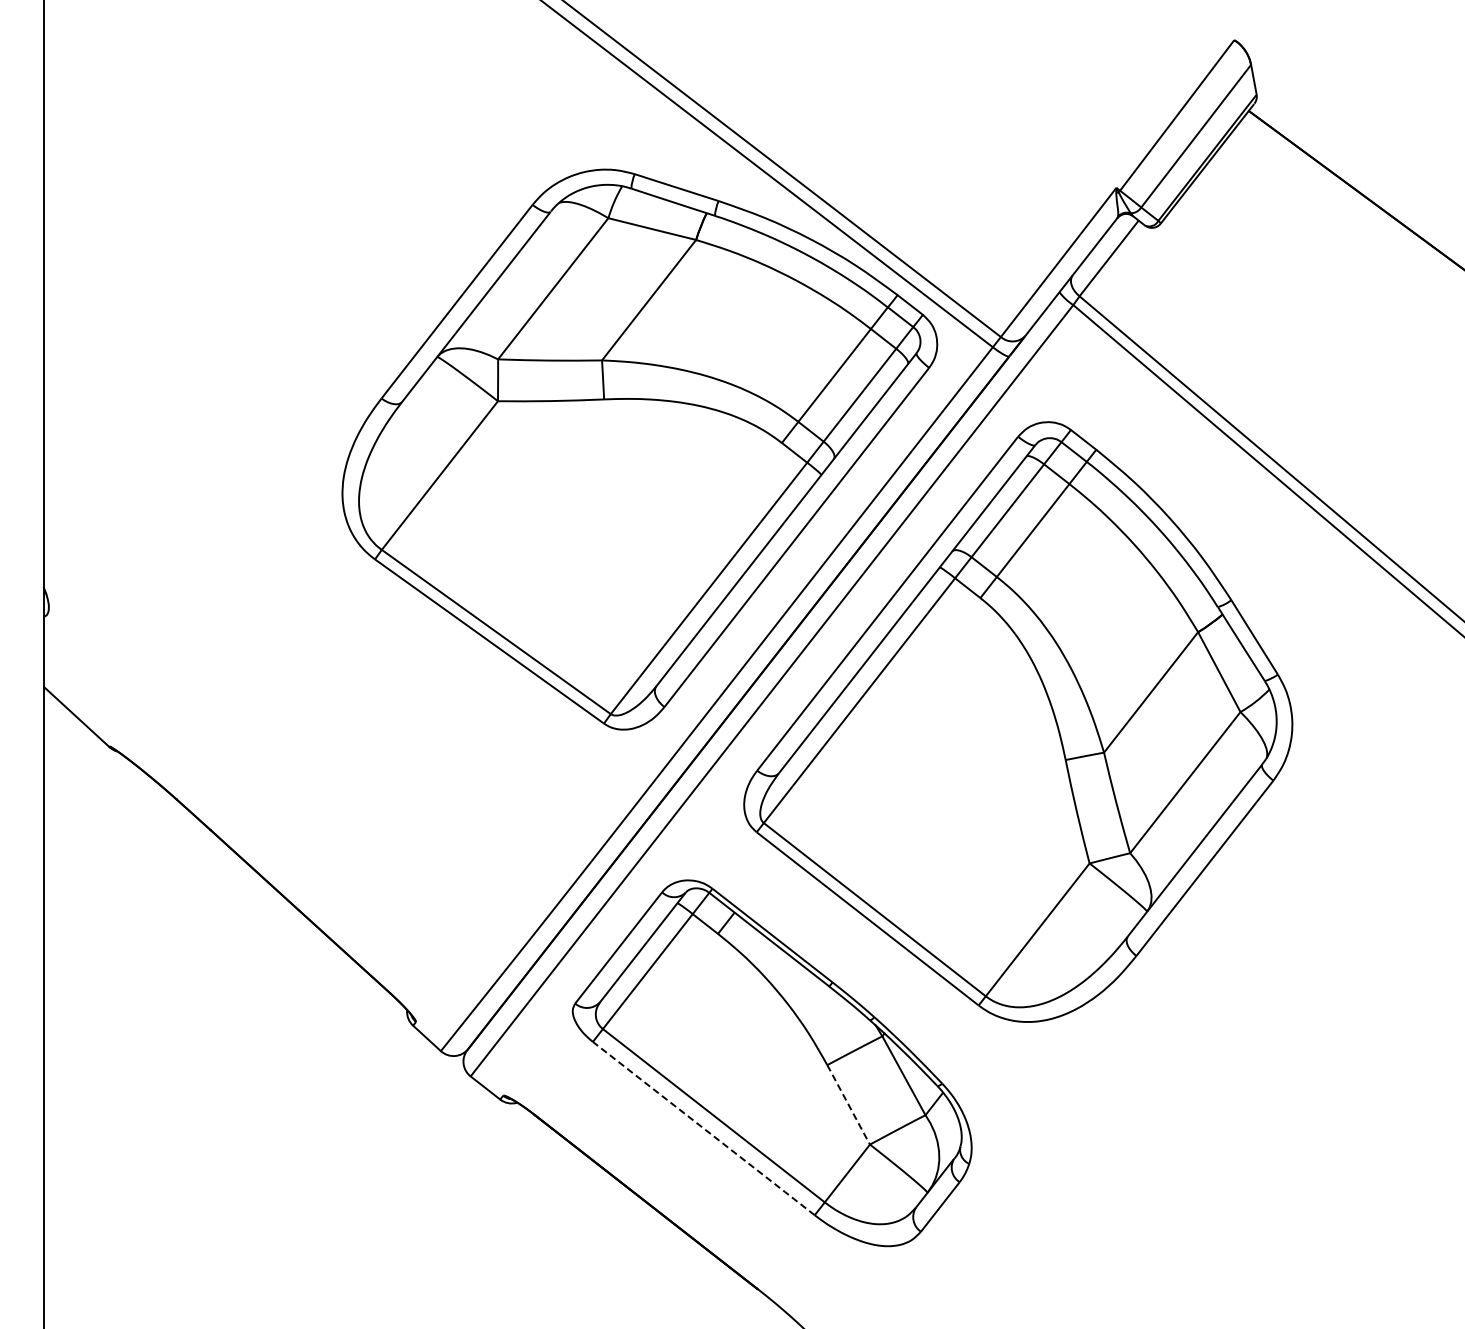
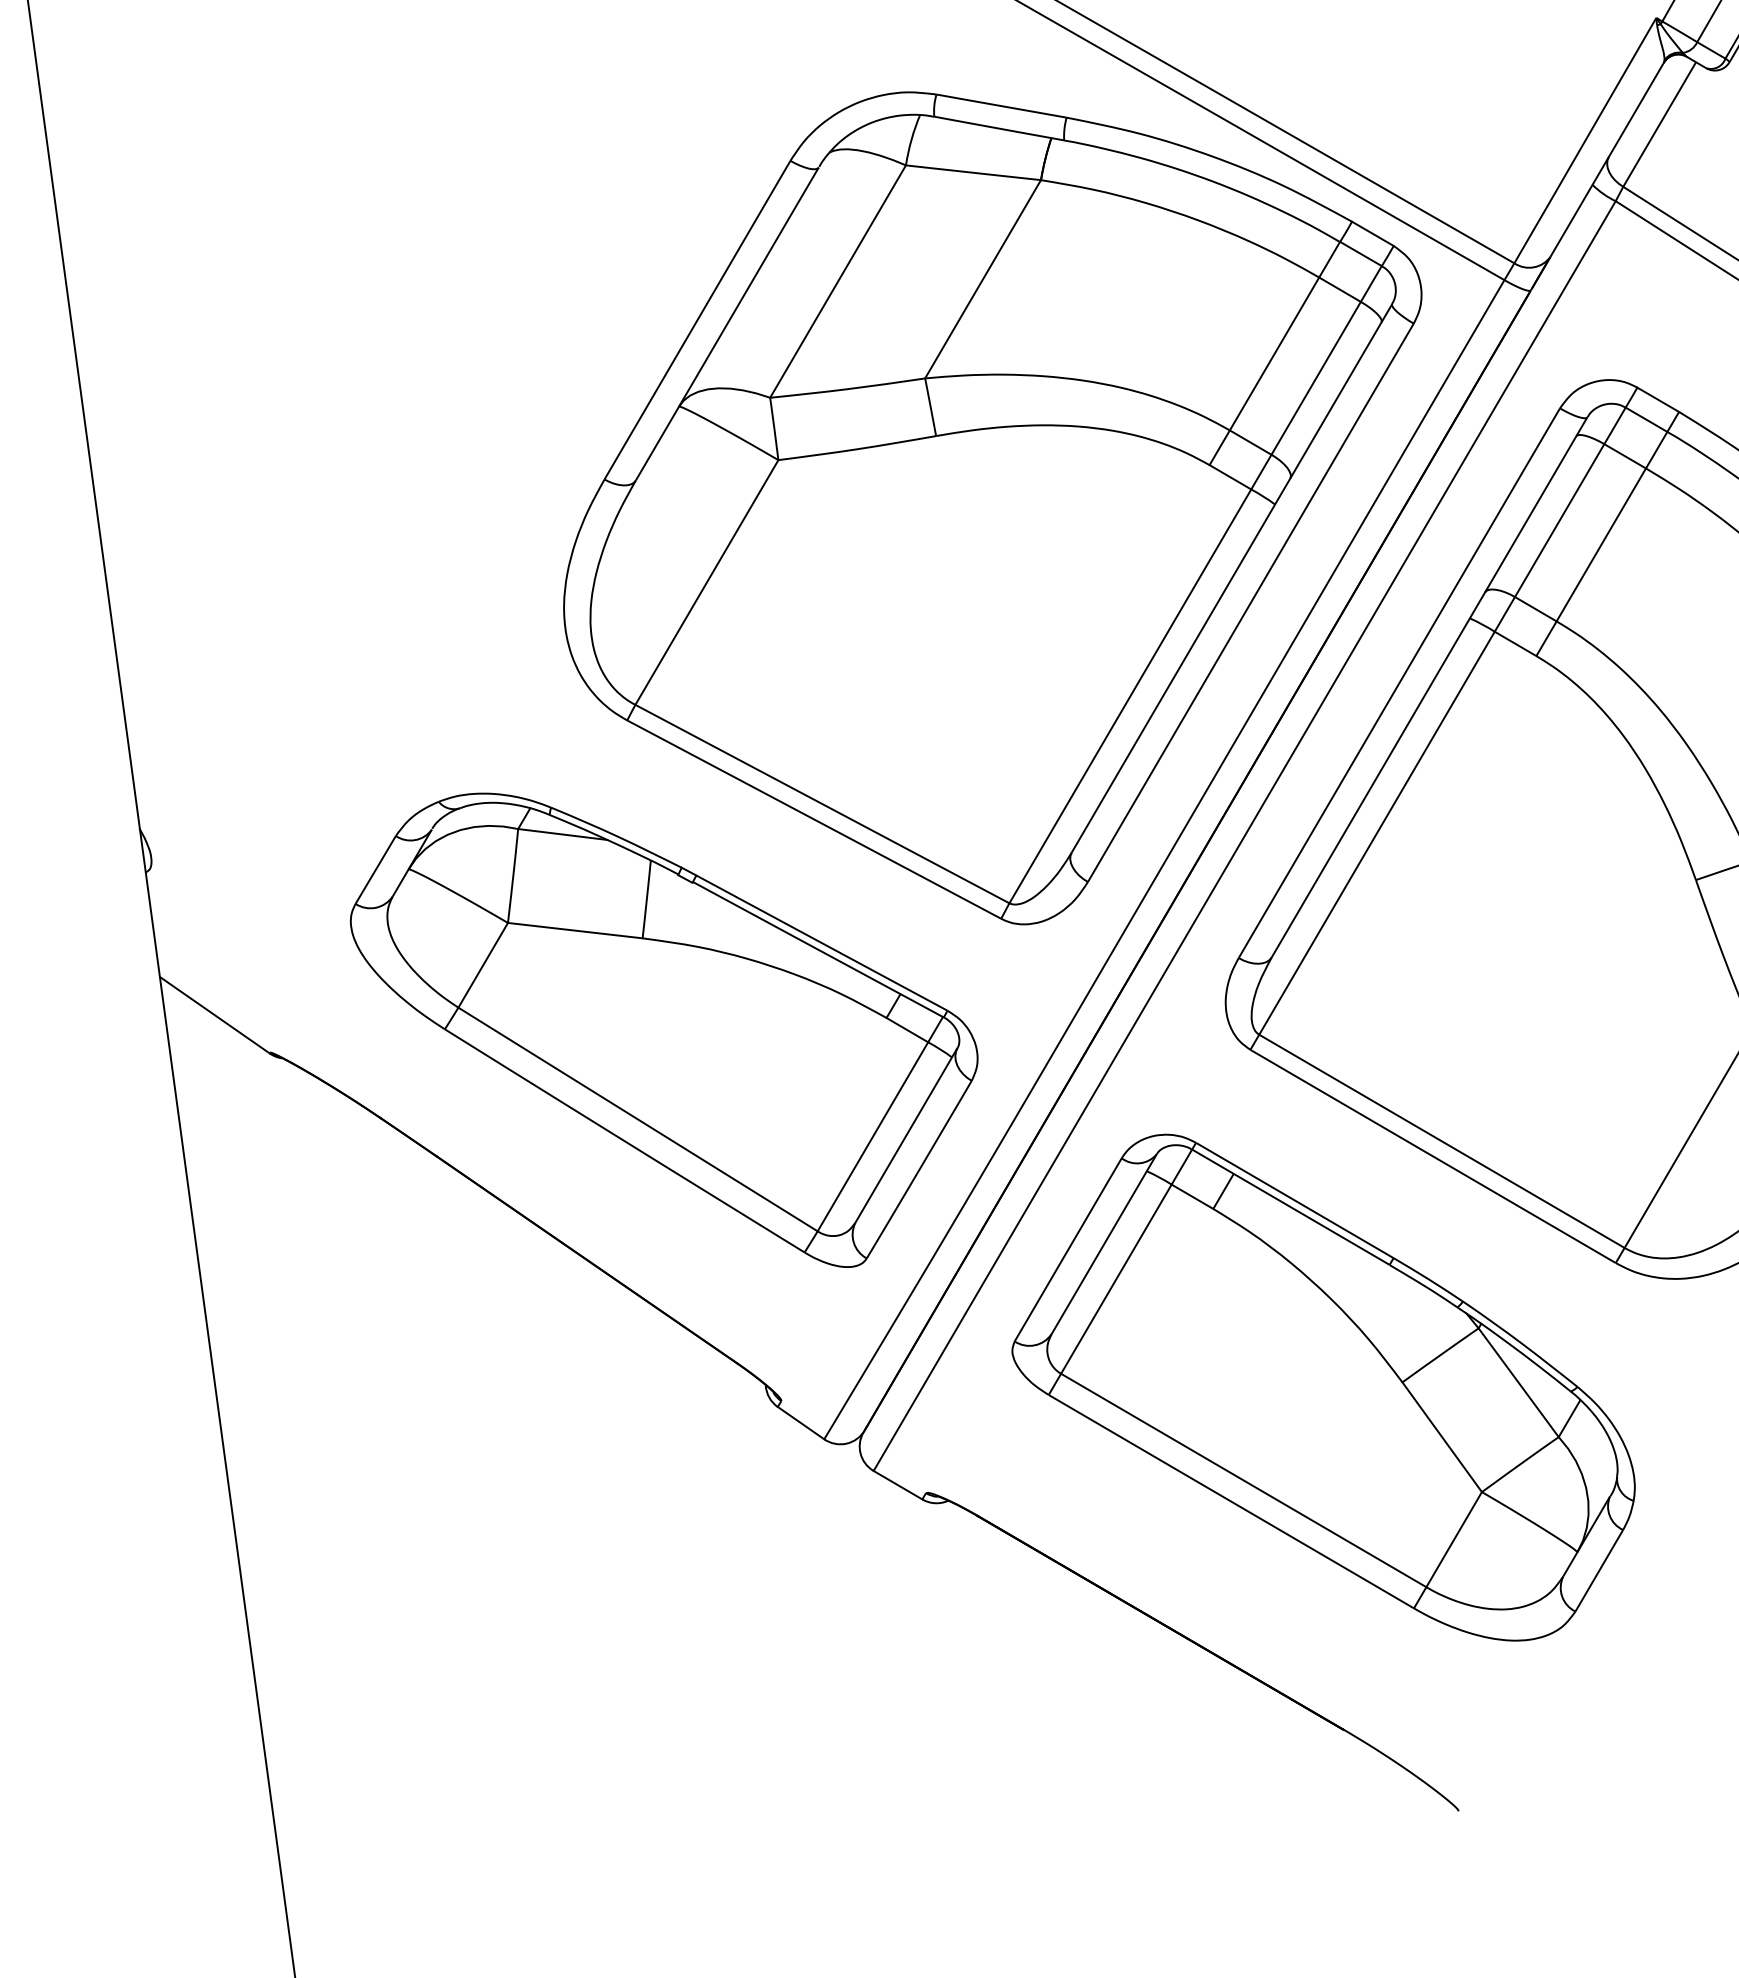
part: (375, 766) -> (669, 1028), added
line: (848, 1105) -> (1442, 1438), dashed -> solid
line: (703, 1128) -> (1230, 1501), dashed -> solid

